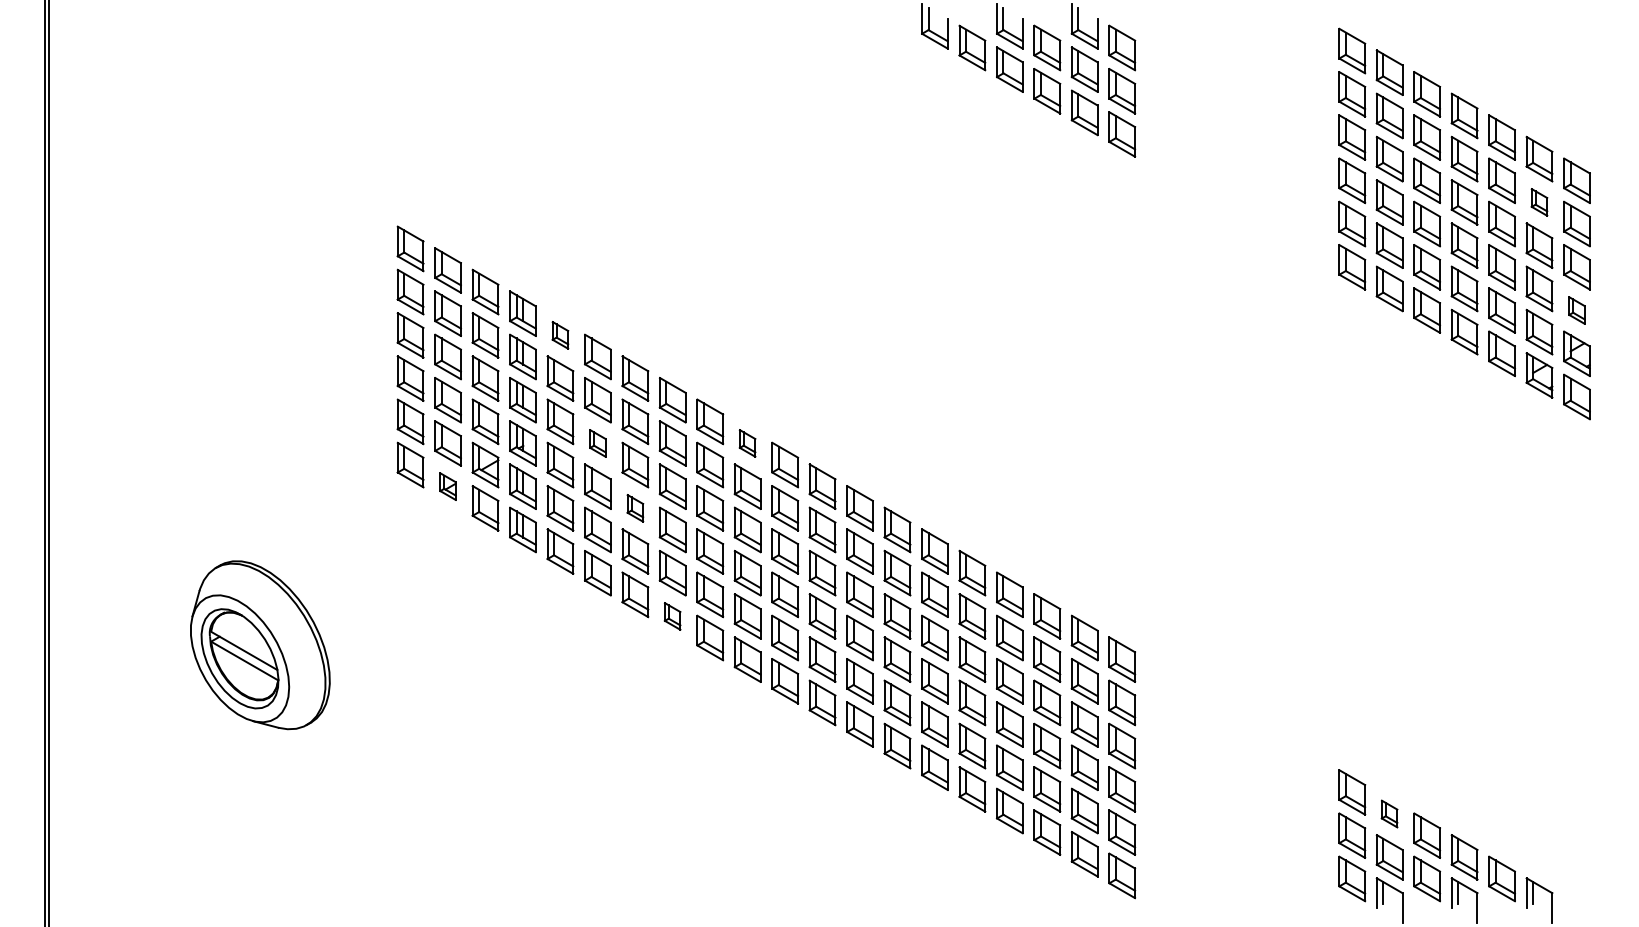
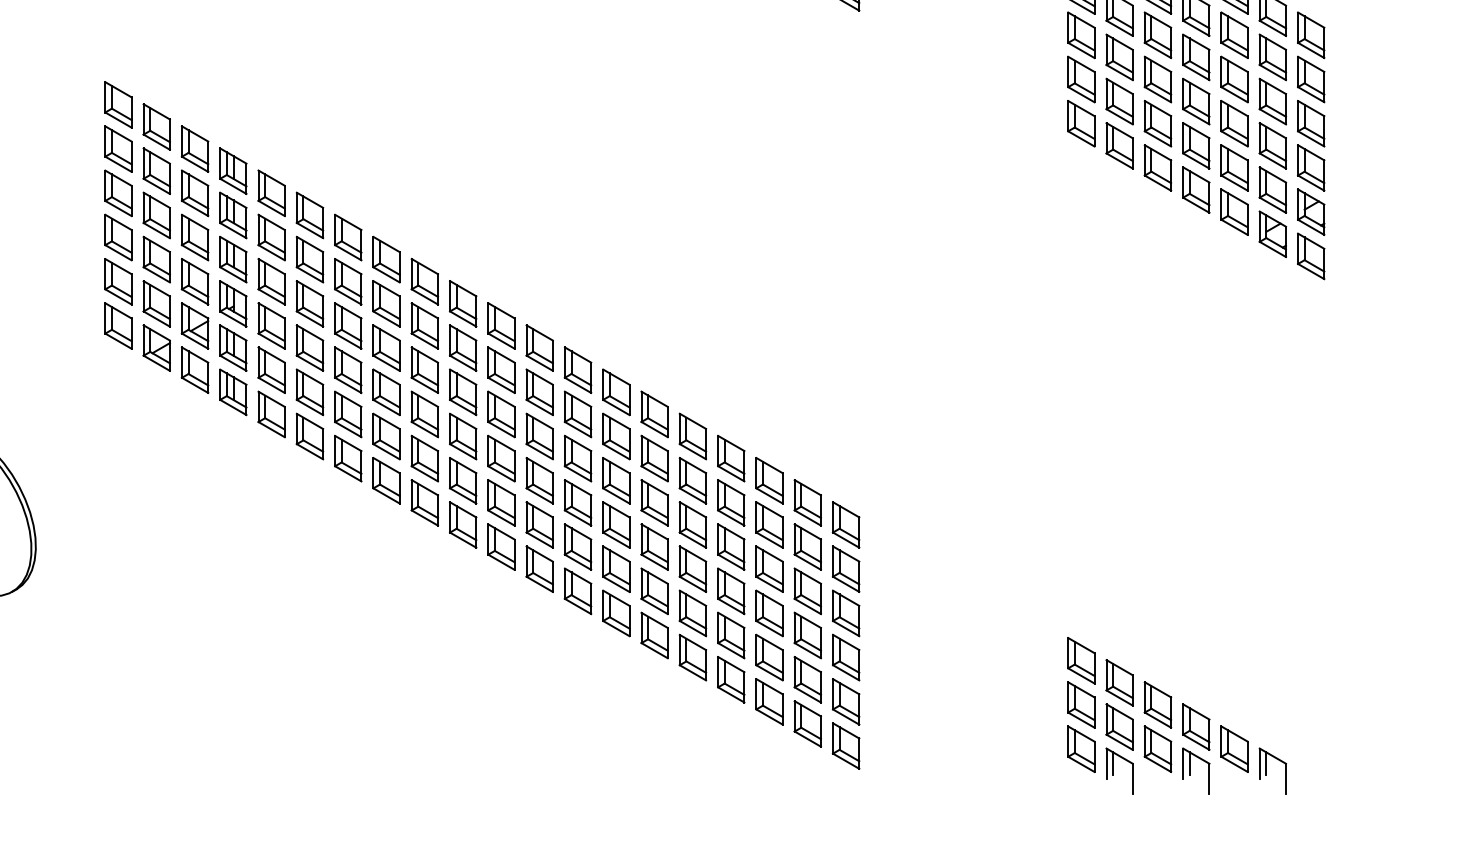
part: (1539, 202) -> (1272, 57), size x1.67
part: (1576, 310) -> (1310, 167), size x1.67
part: (560, 335) -> (271, 193), size x1.67
part: (597, 443) -> (309, 303), size x1.67
part: (747, 443) -> (462, 303), size x1.67
part: (447, 486) -> (156, 347), size x1.67
part: (635, 508) -> (348, 370), size x1.67
part: (672, 616) -> (386, 480), size x1.67
part: (1389, 813) -> (1119, 682), size x1.67

